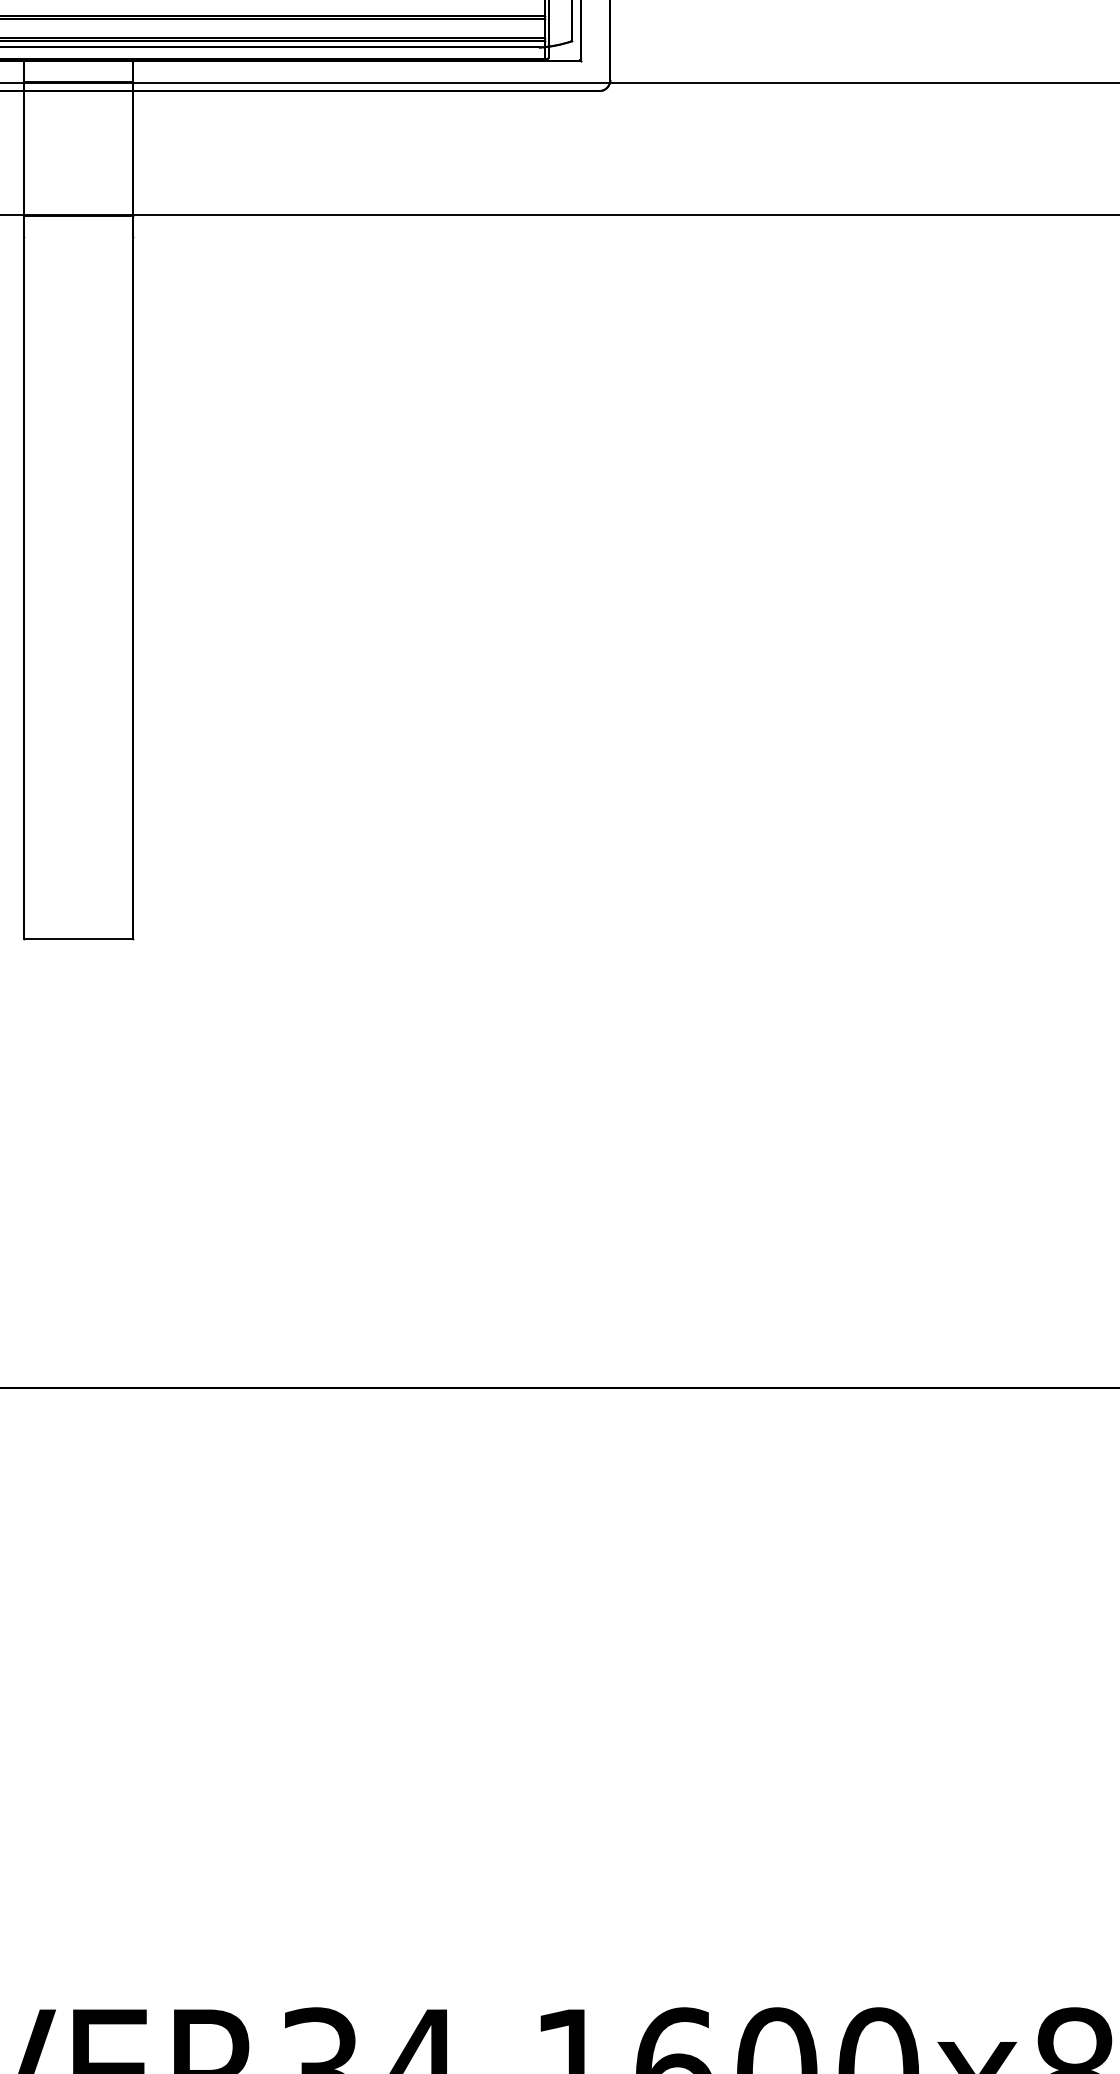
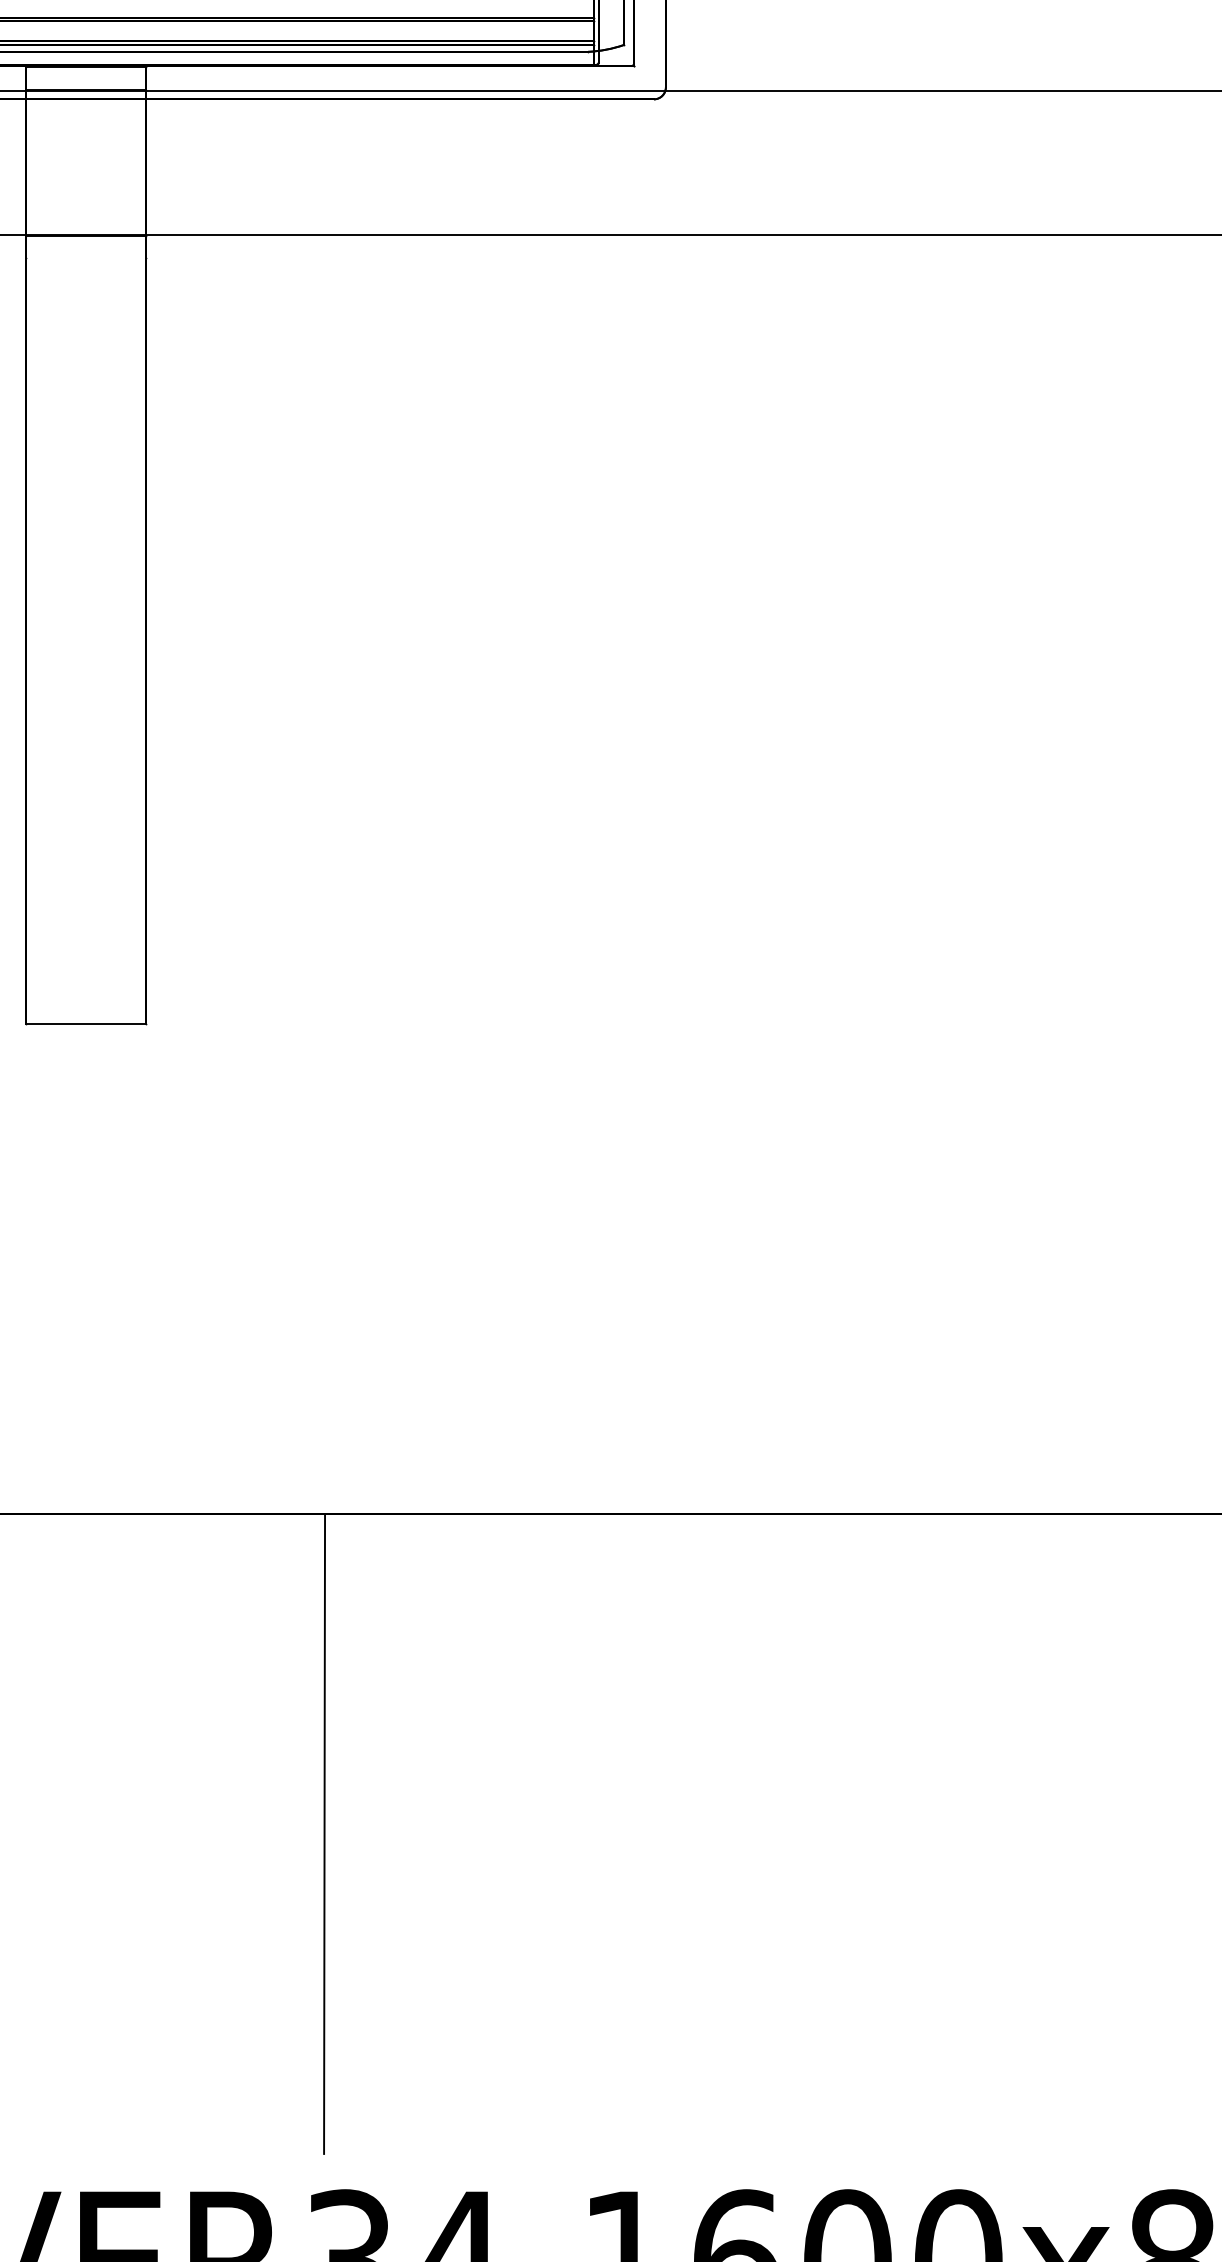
line: (297, 1681) -> (324, 1833), added

